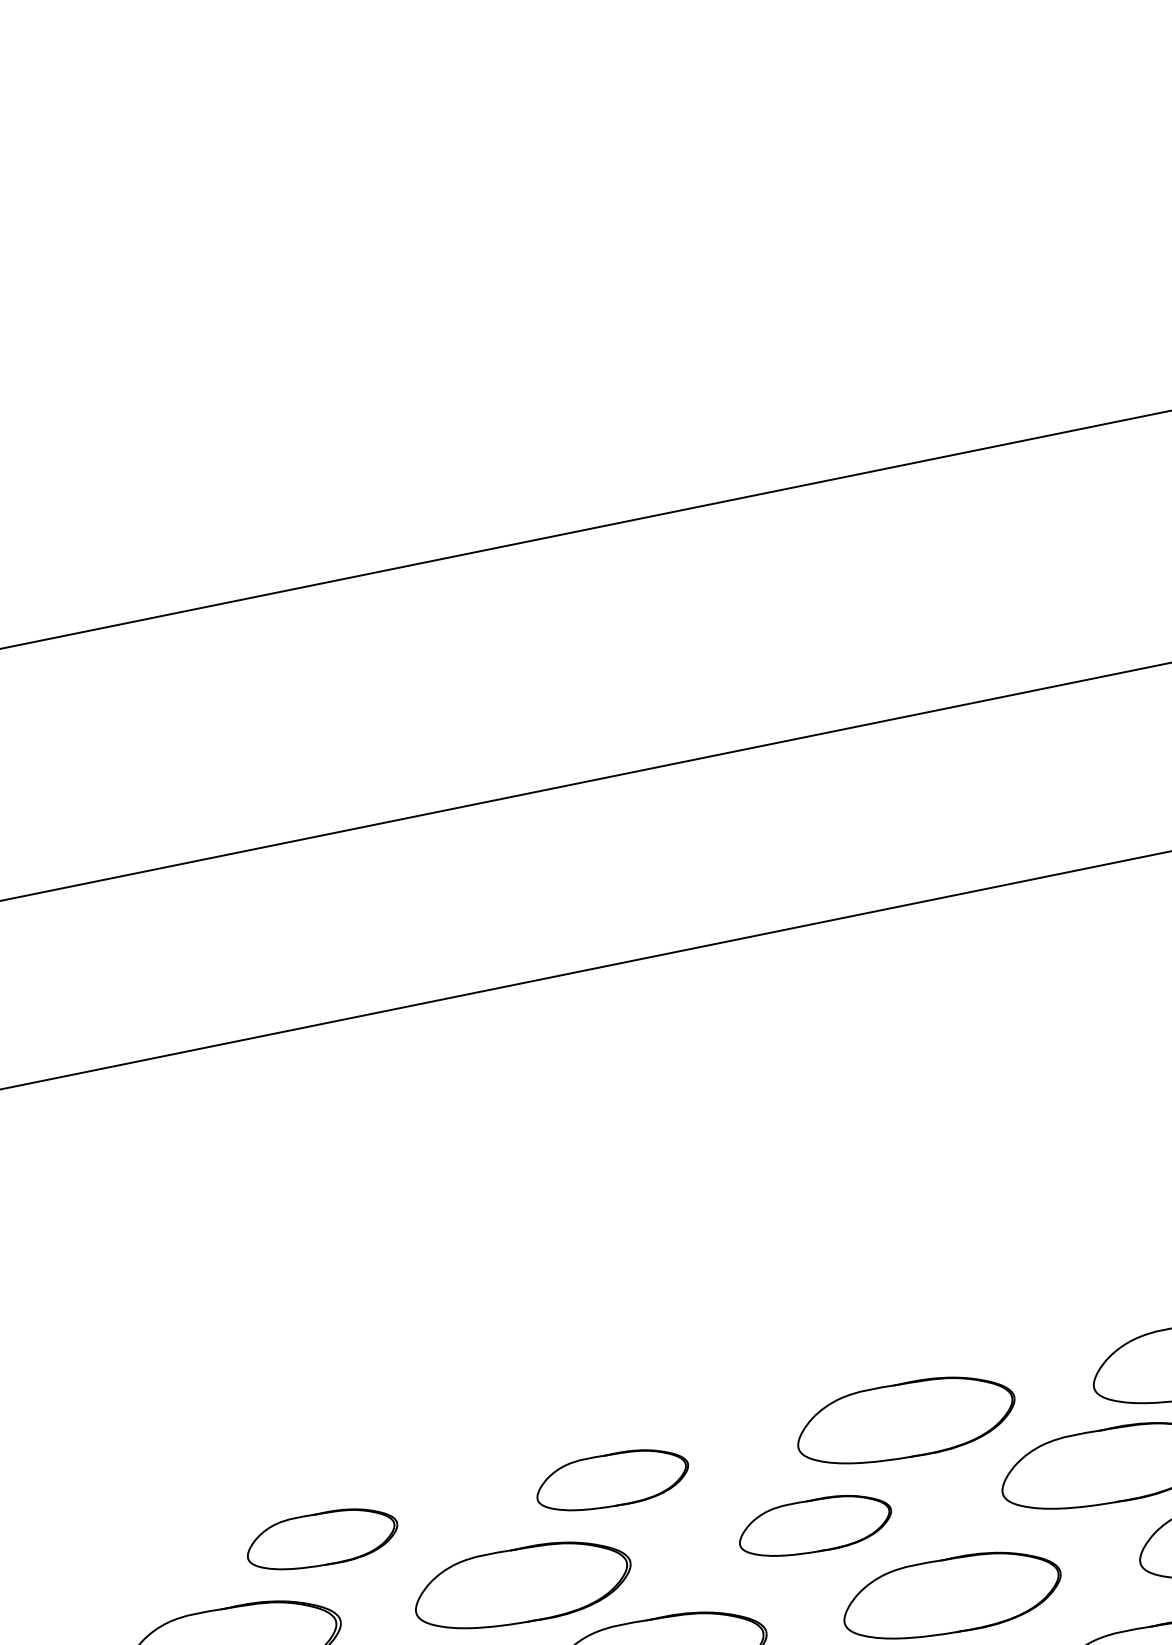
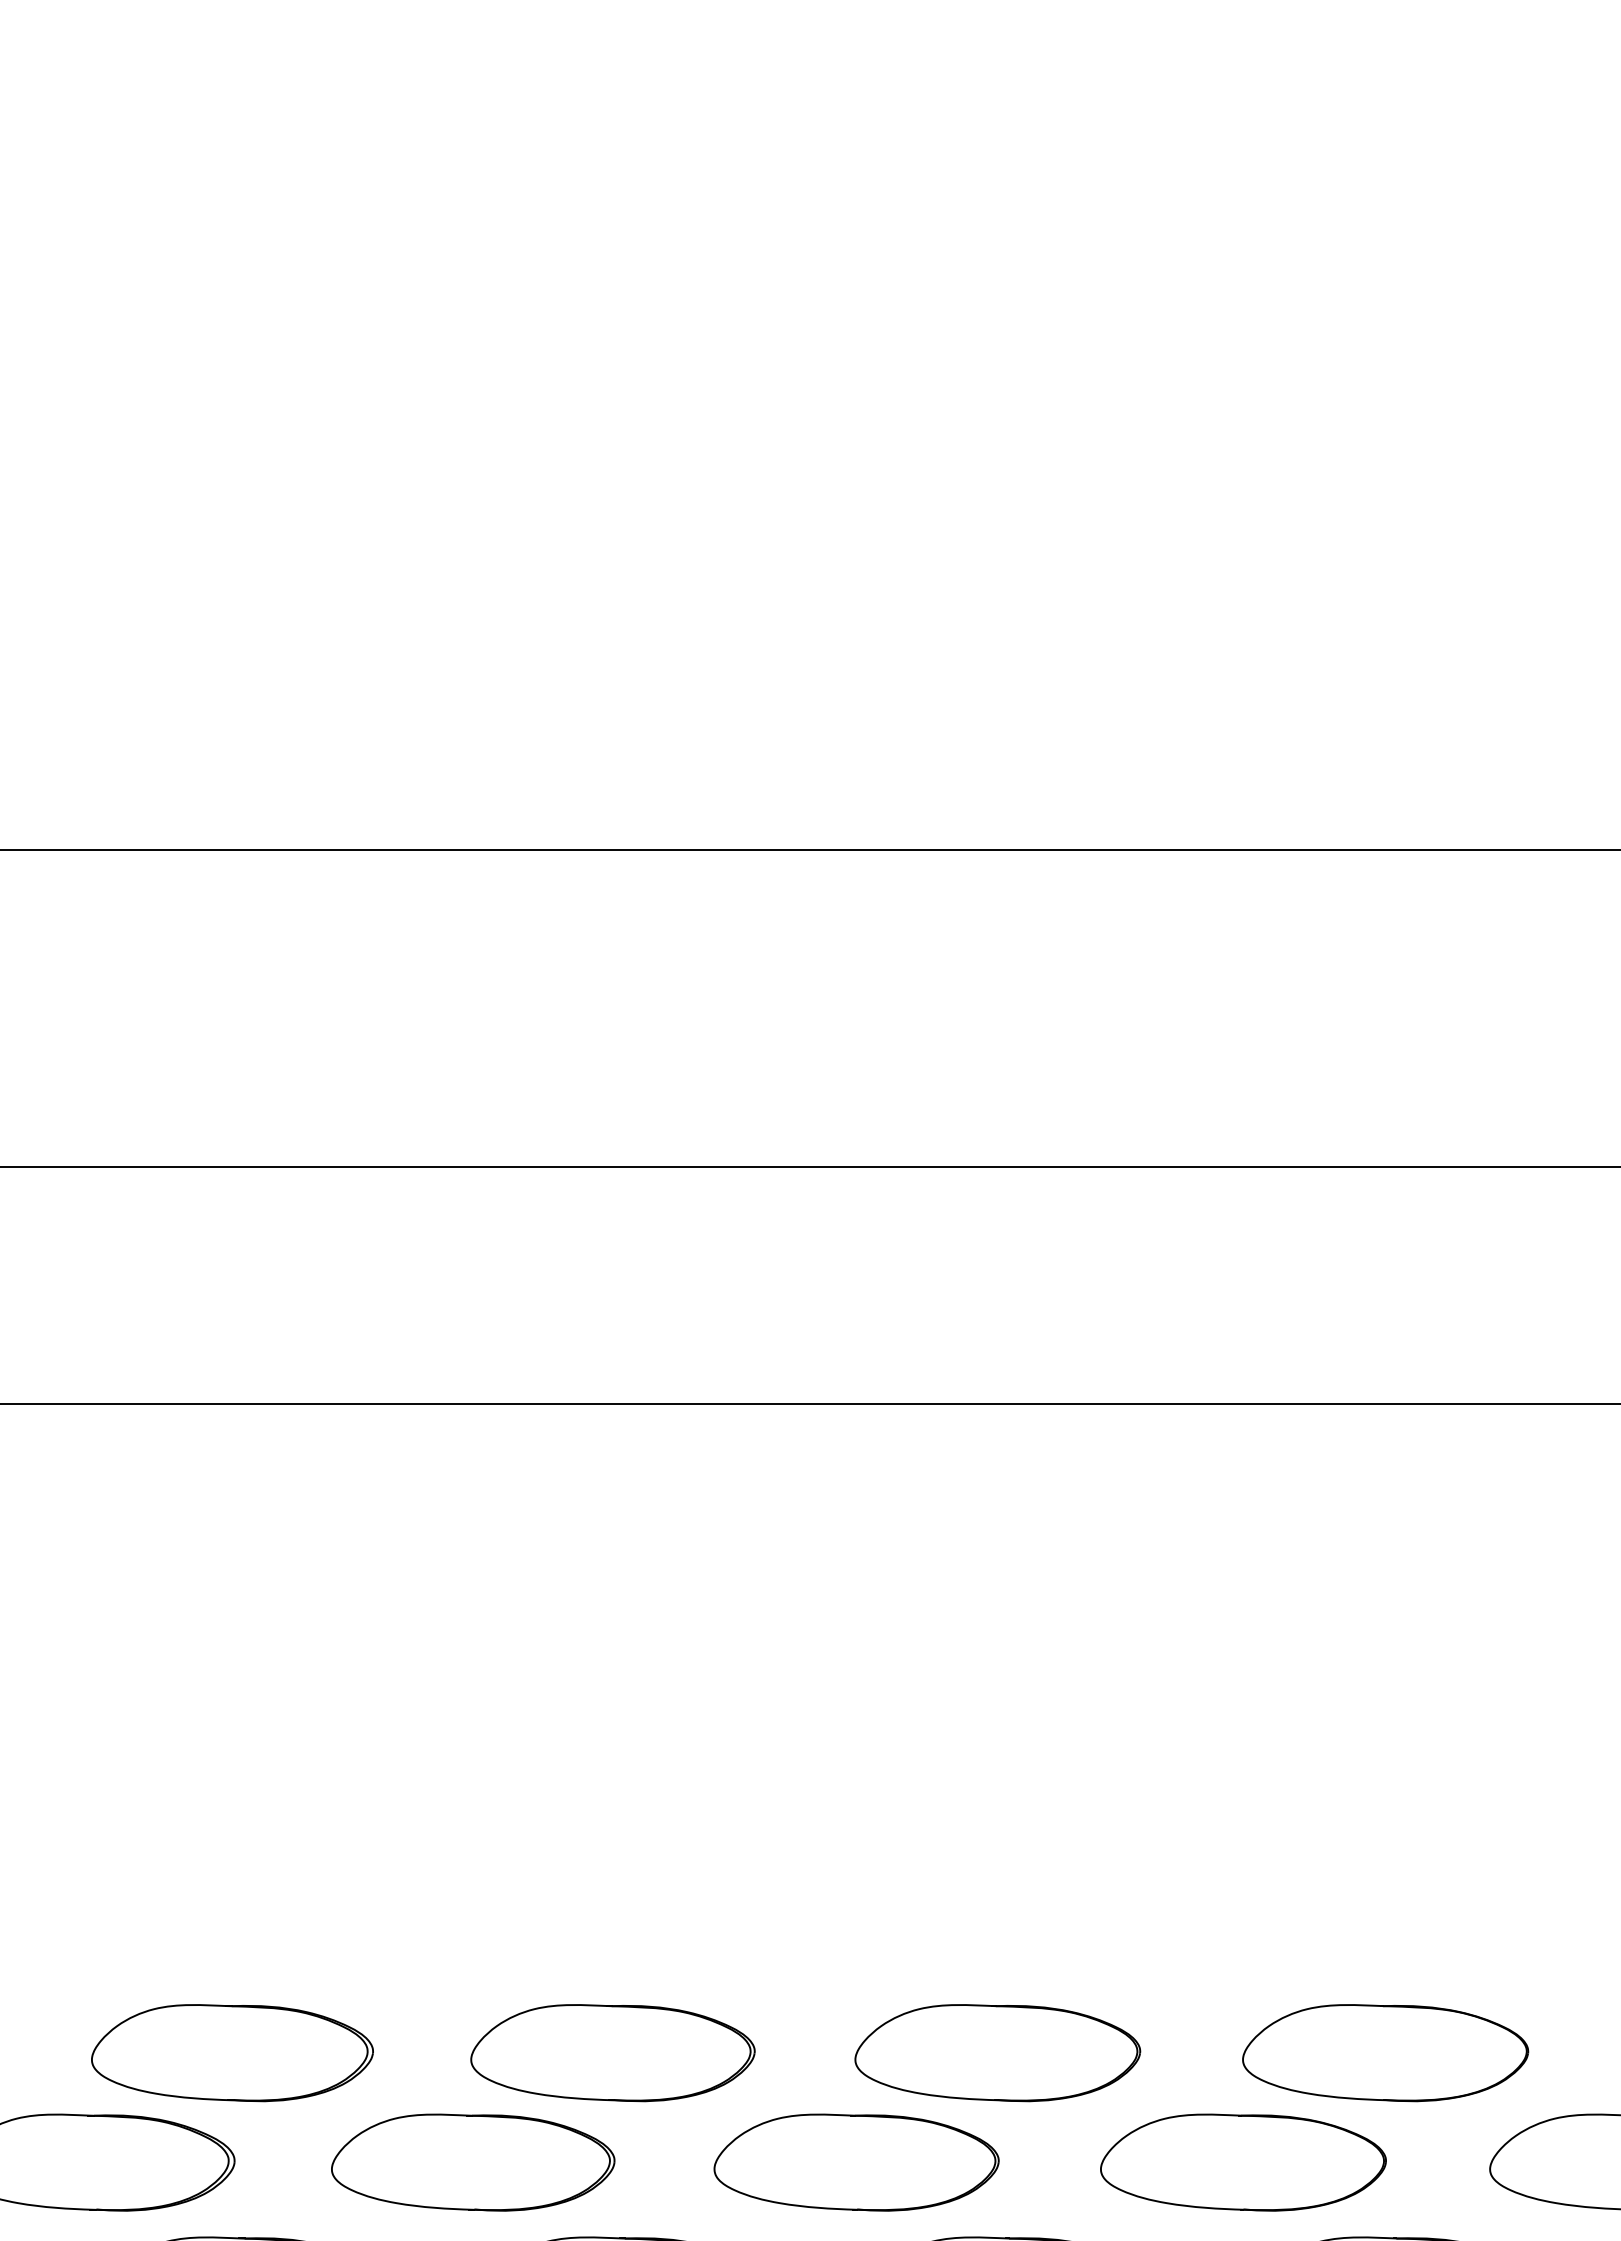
part: (612, 1480) -> (612, 2053), size x1.43
part: (815, 1525) -> (856, 2162), size x1.43
part: (322, 1539) -> (232, 2053), size x1.43

